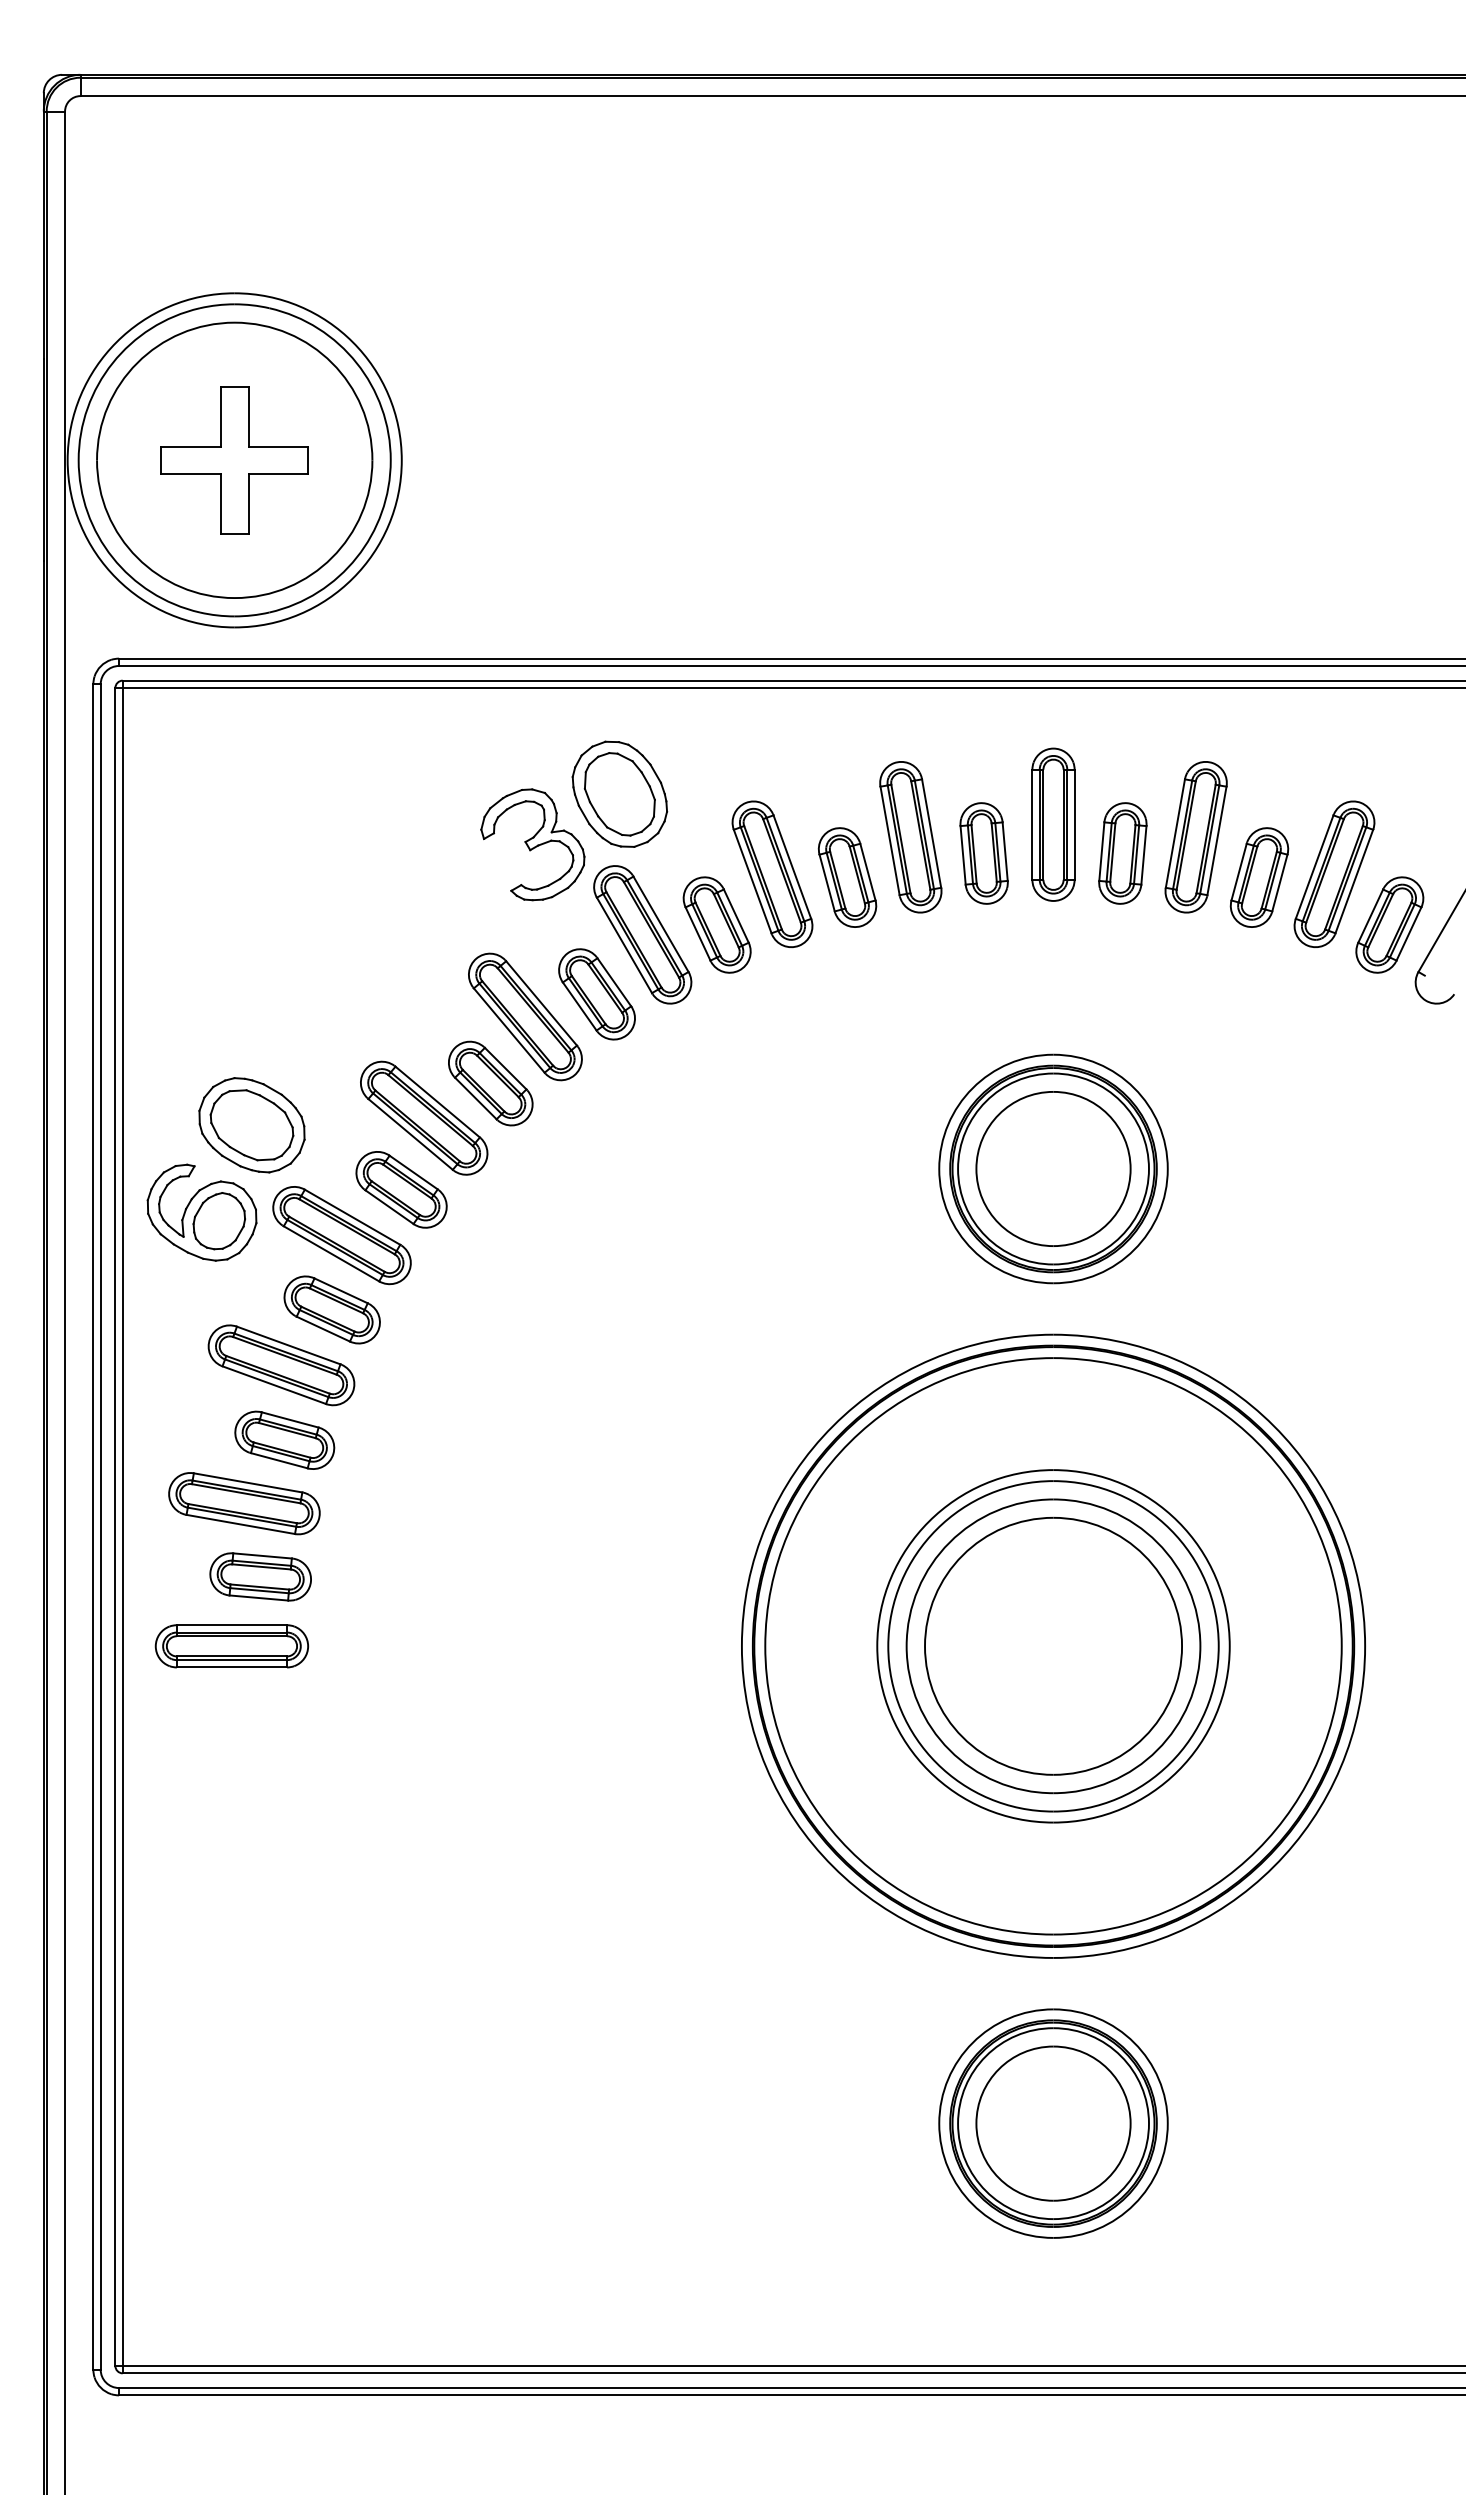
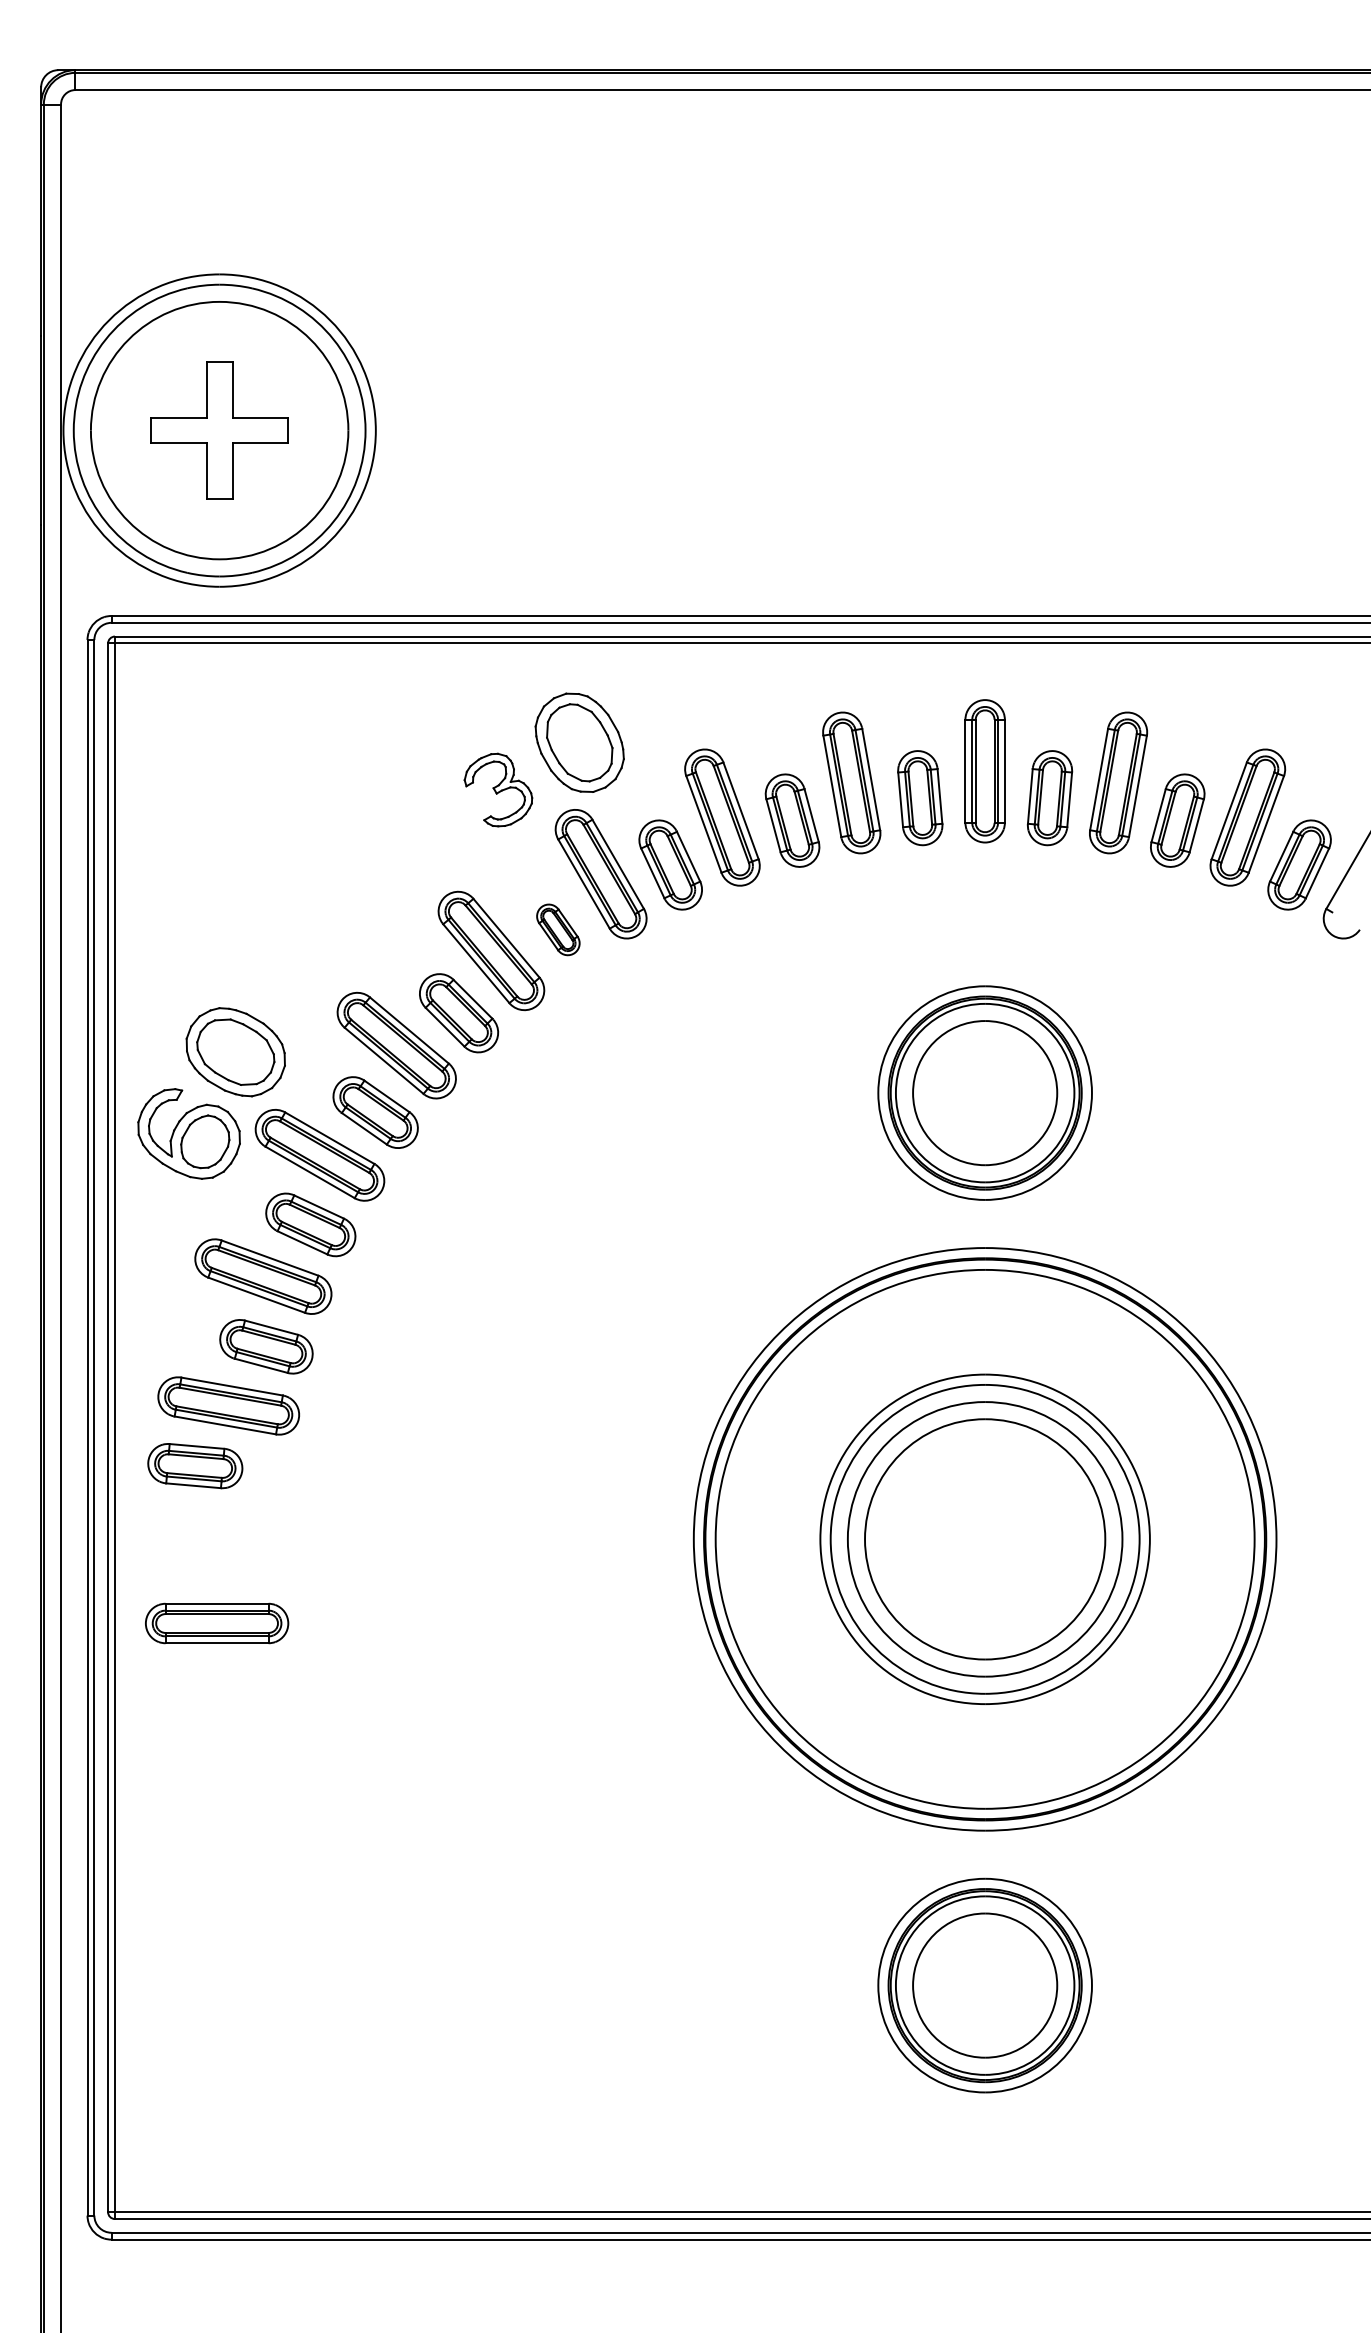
part: (532, 844) -> (498, 789), size x0.7
part: (596, 994) -> (557, 929), size x0.6
part: (260, 1576) -> (195, 1465), moved
part: (231, 1646) -> (216, 1623), moved

